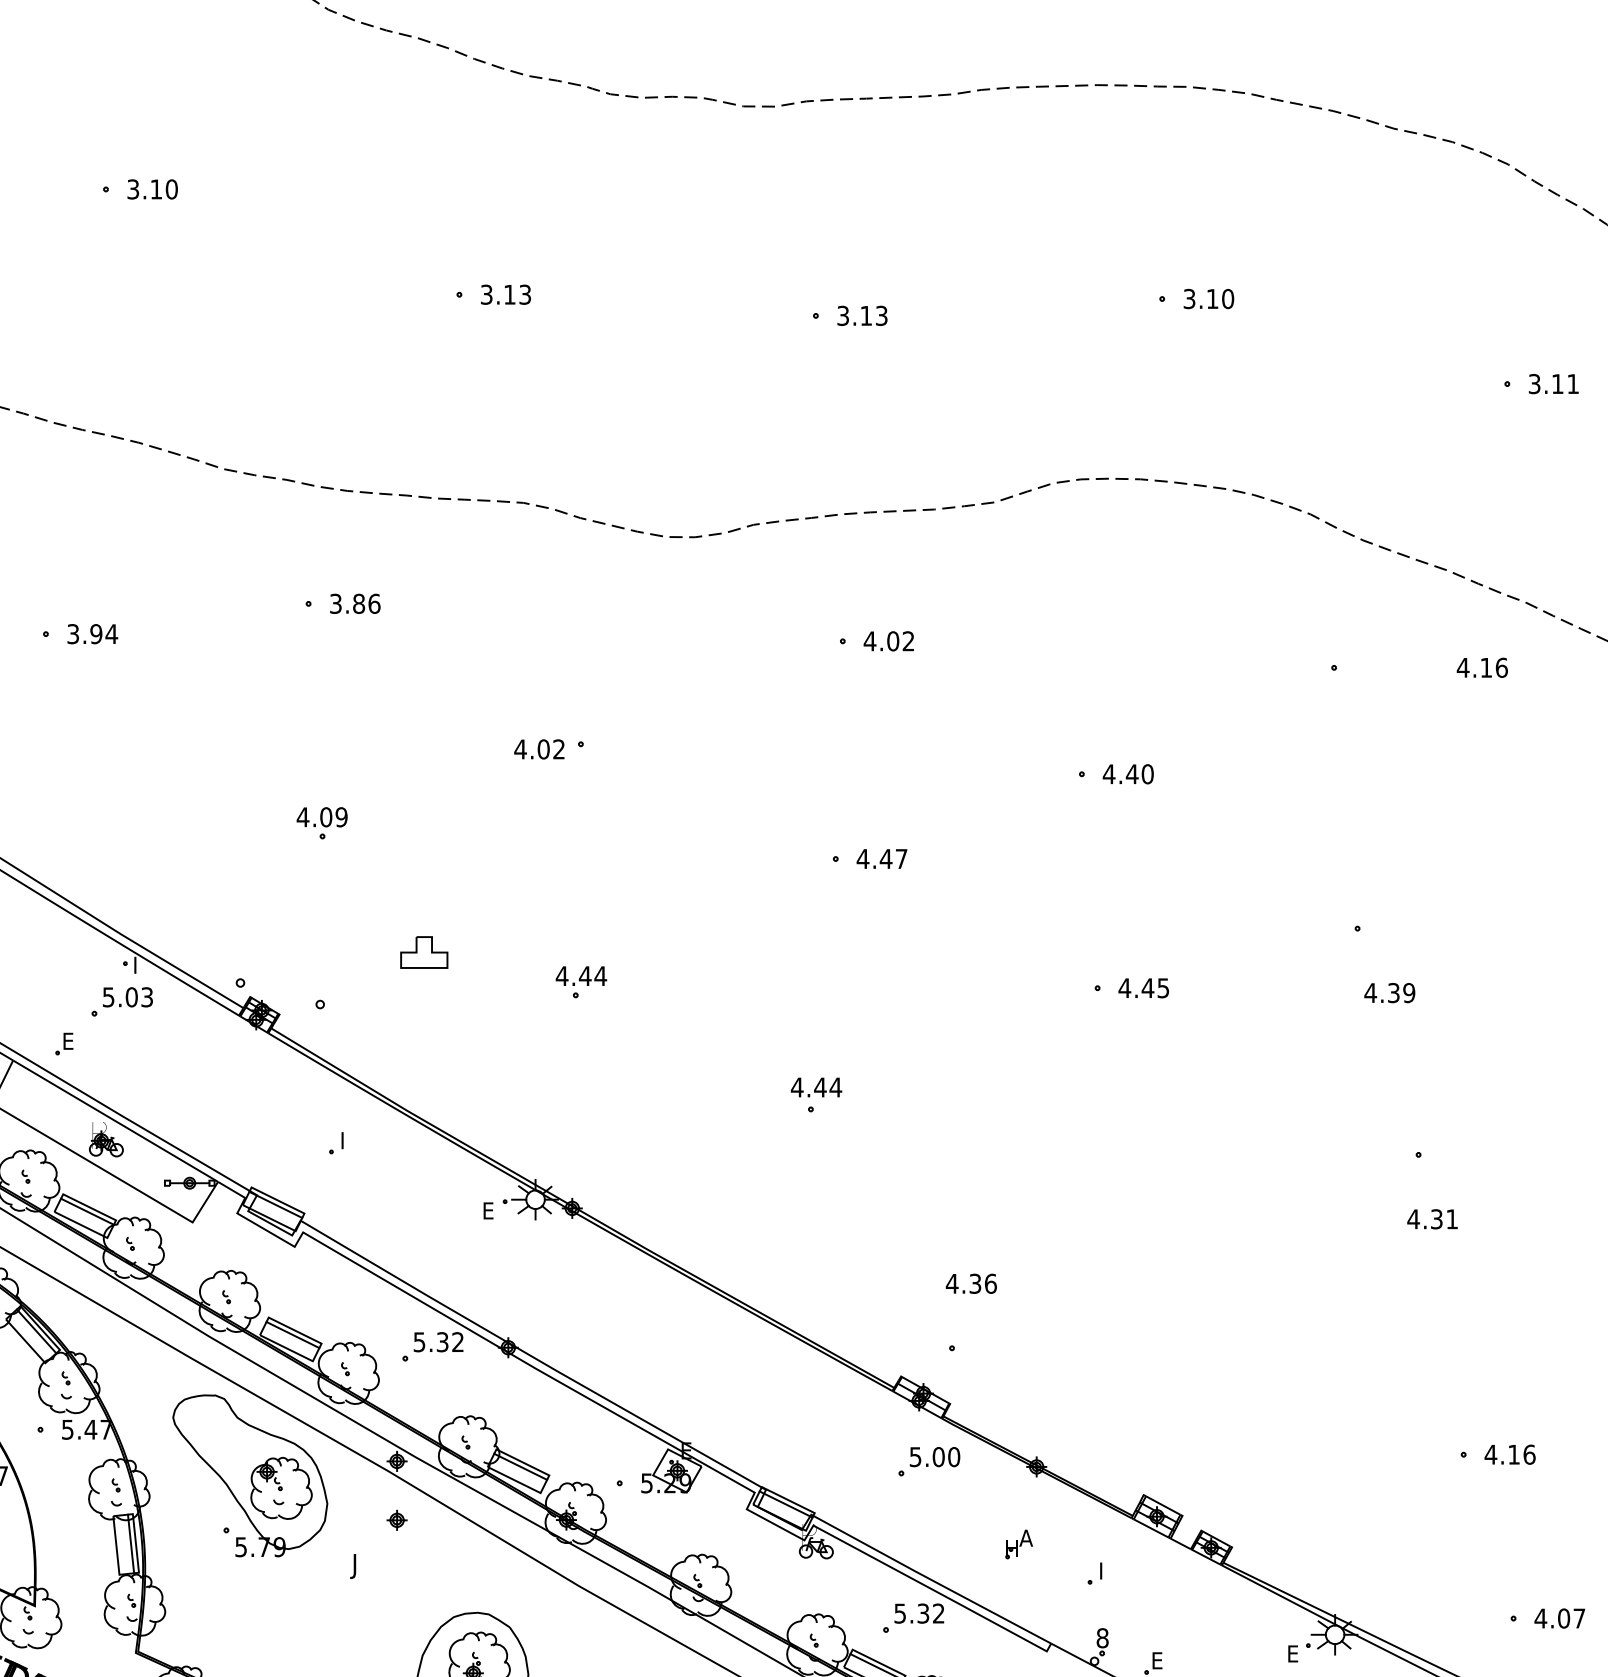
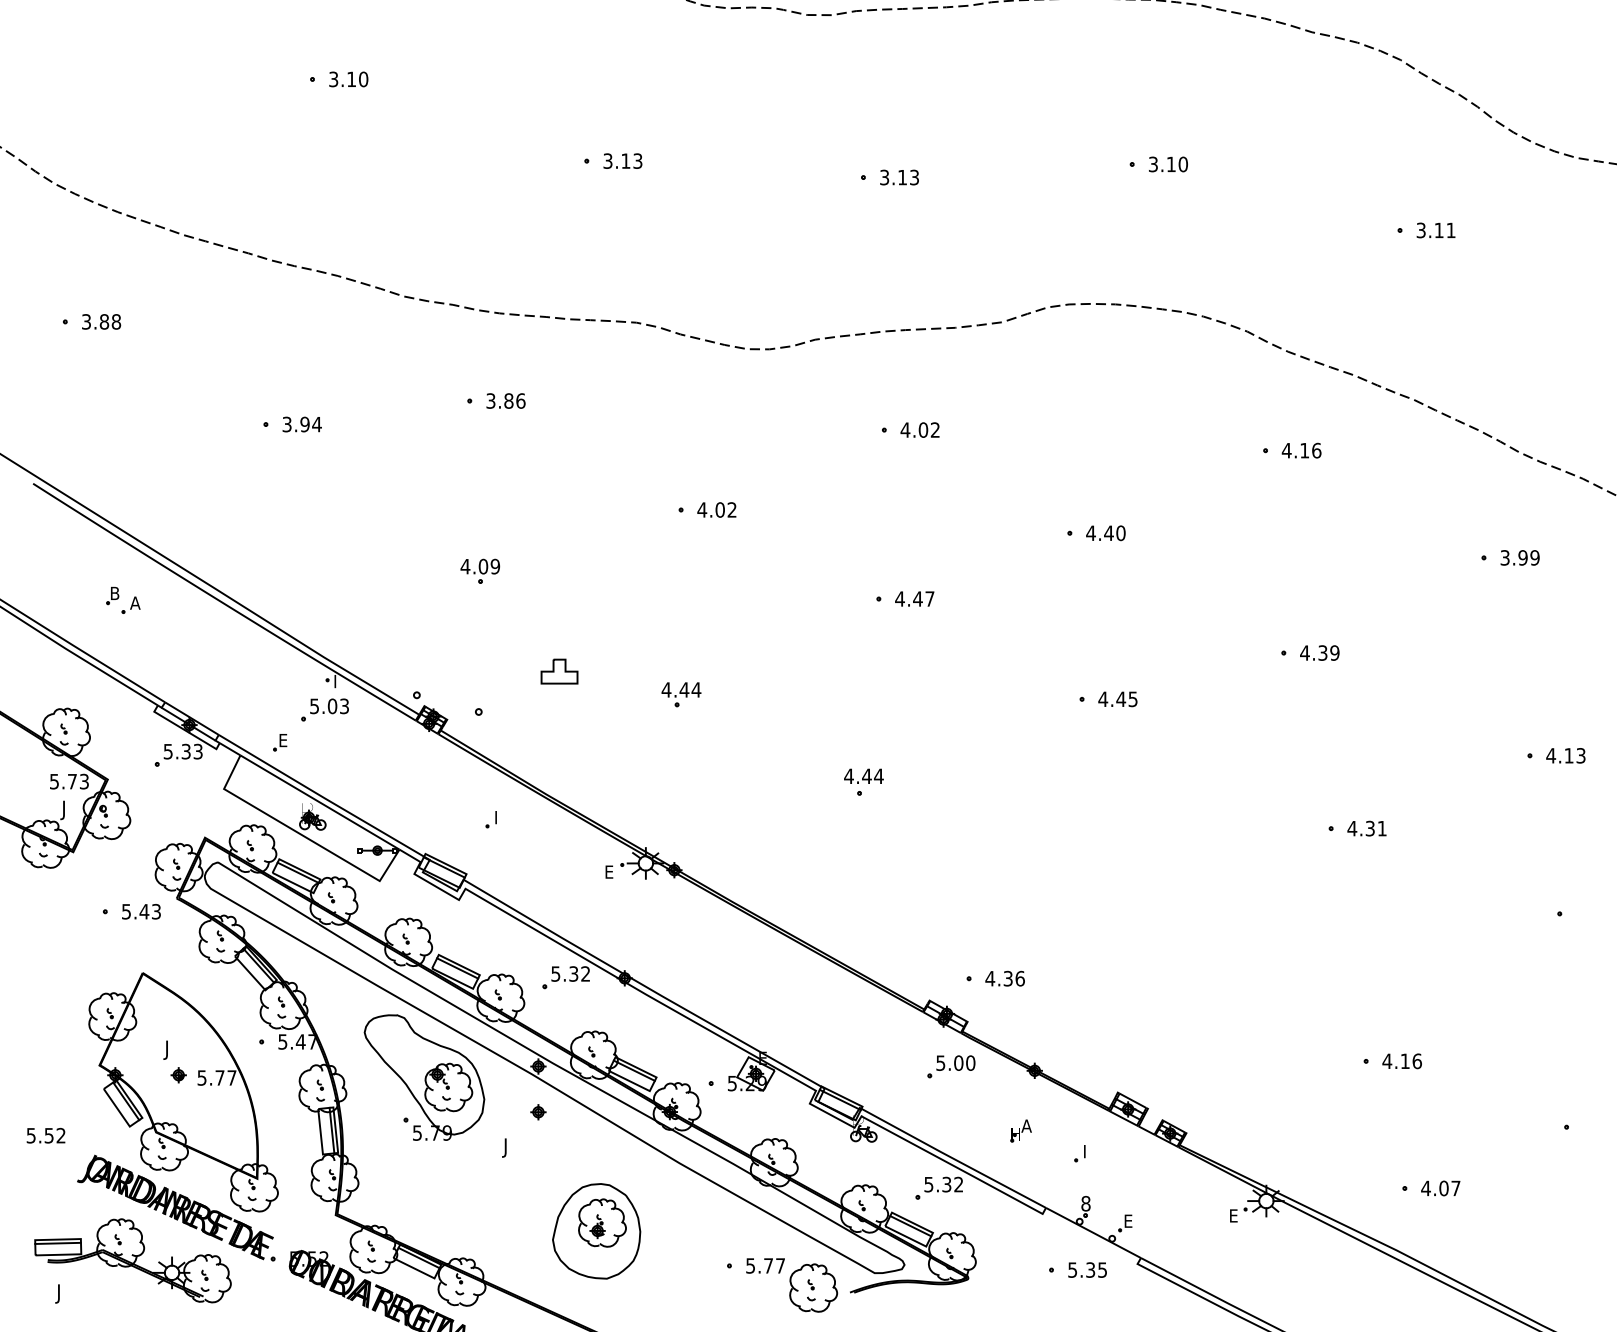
text: (1482, 667) -> (1301, 450), moved
text: (538, 748) -> (716, 509), moved
text: (1389, 992) -> (1319, 652), moved
text: (1431, 1219) -> (1366, 828), moved
text: (970, 1283) -> (1004, 978), moved

